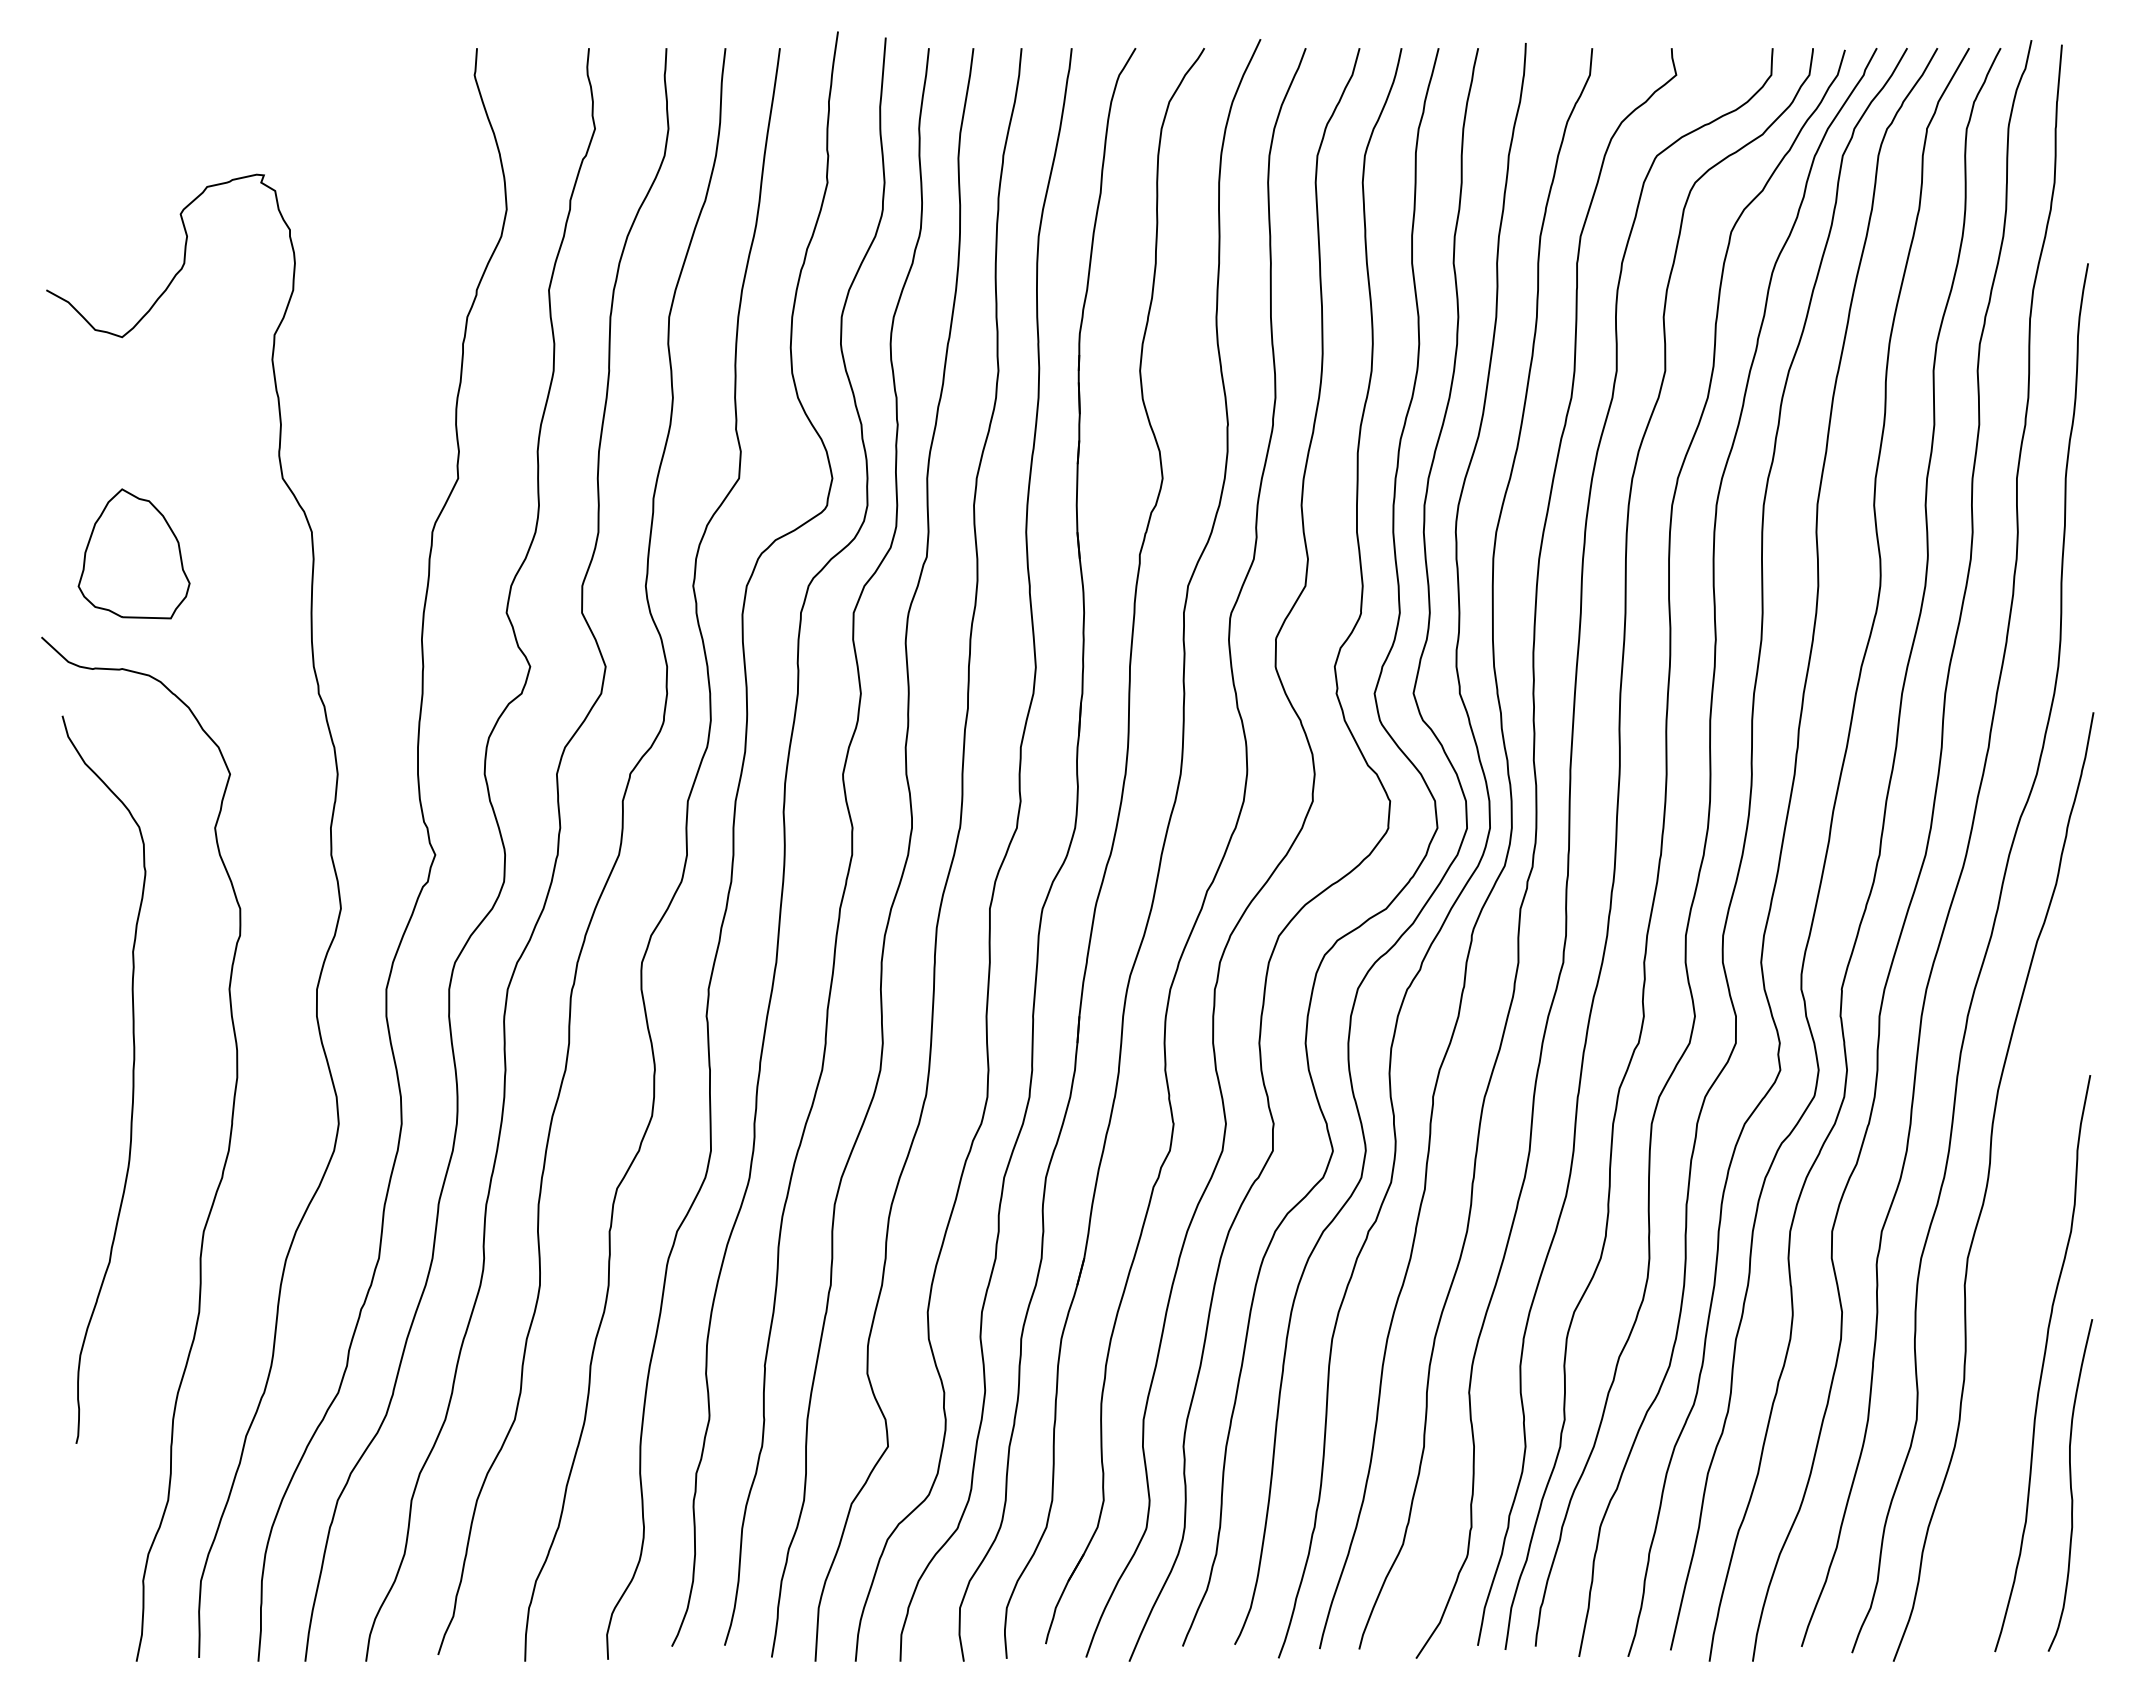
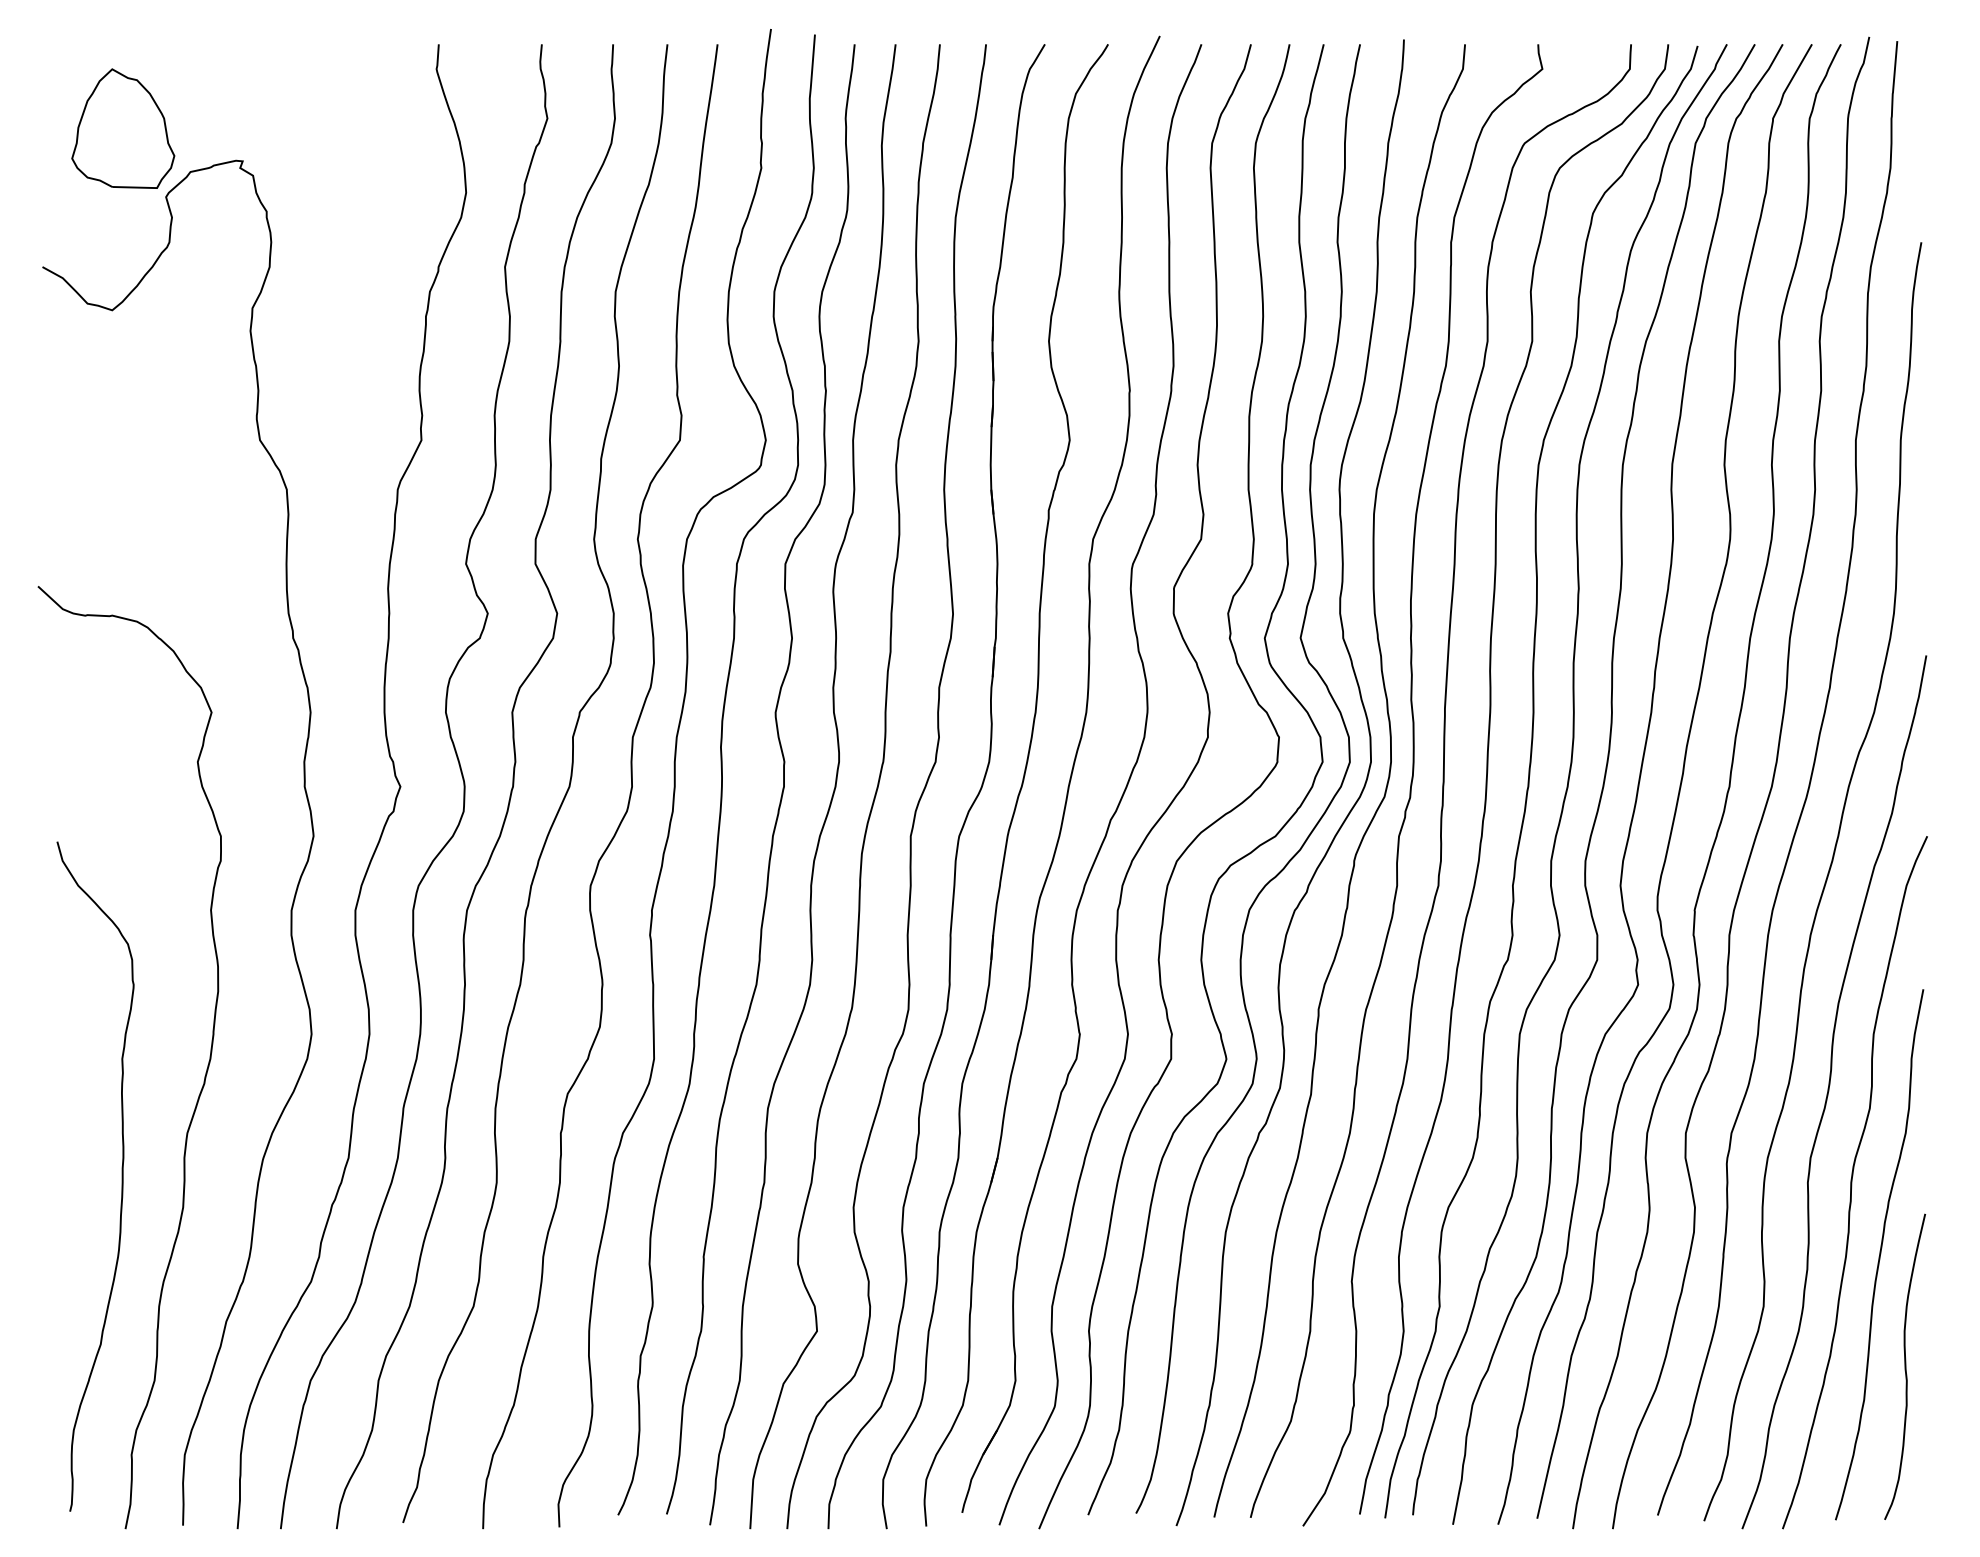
part: (134, 553) -> (123, 128), moved
curve: (132, 1079) -> (121, 1176), moved
curve: (2013, 1285) -> (1852, 1182), added

